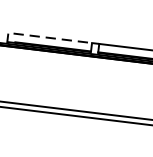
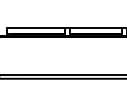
line: (44, 37) -> (32, 28), dashed -> solid

